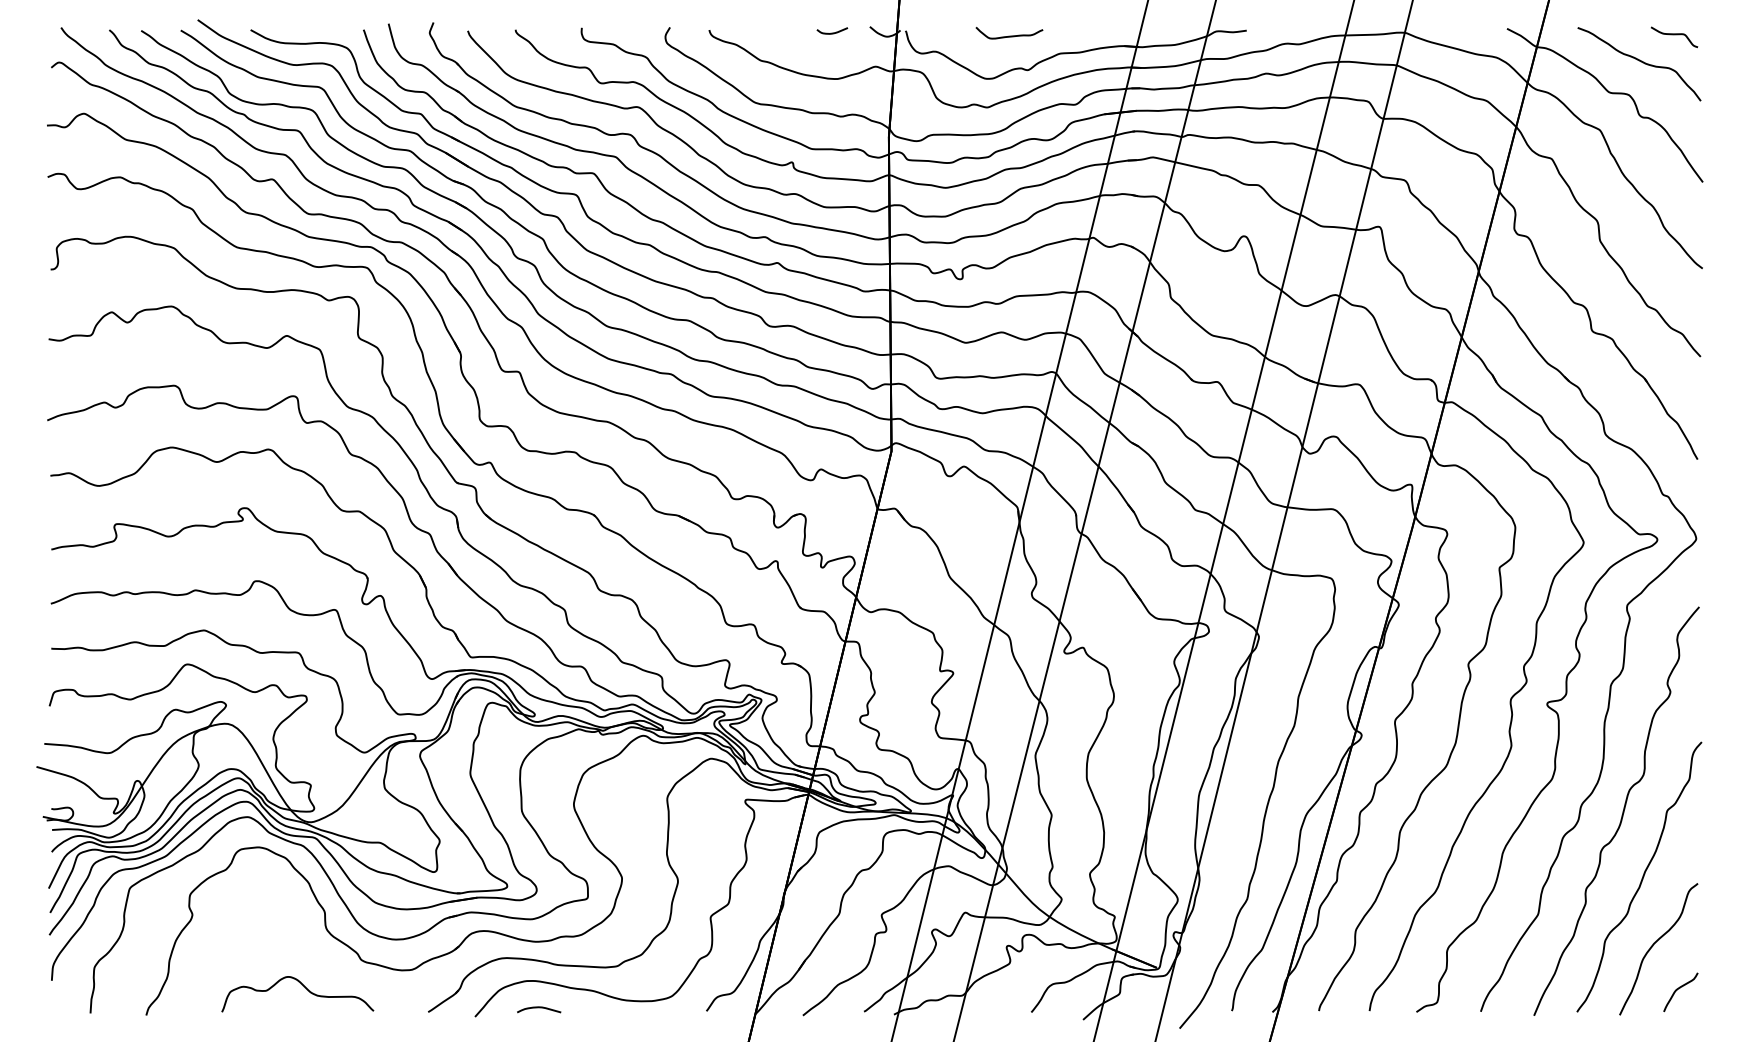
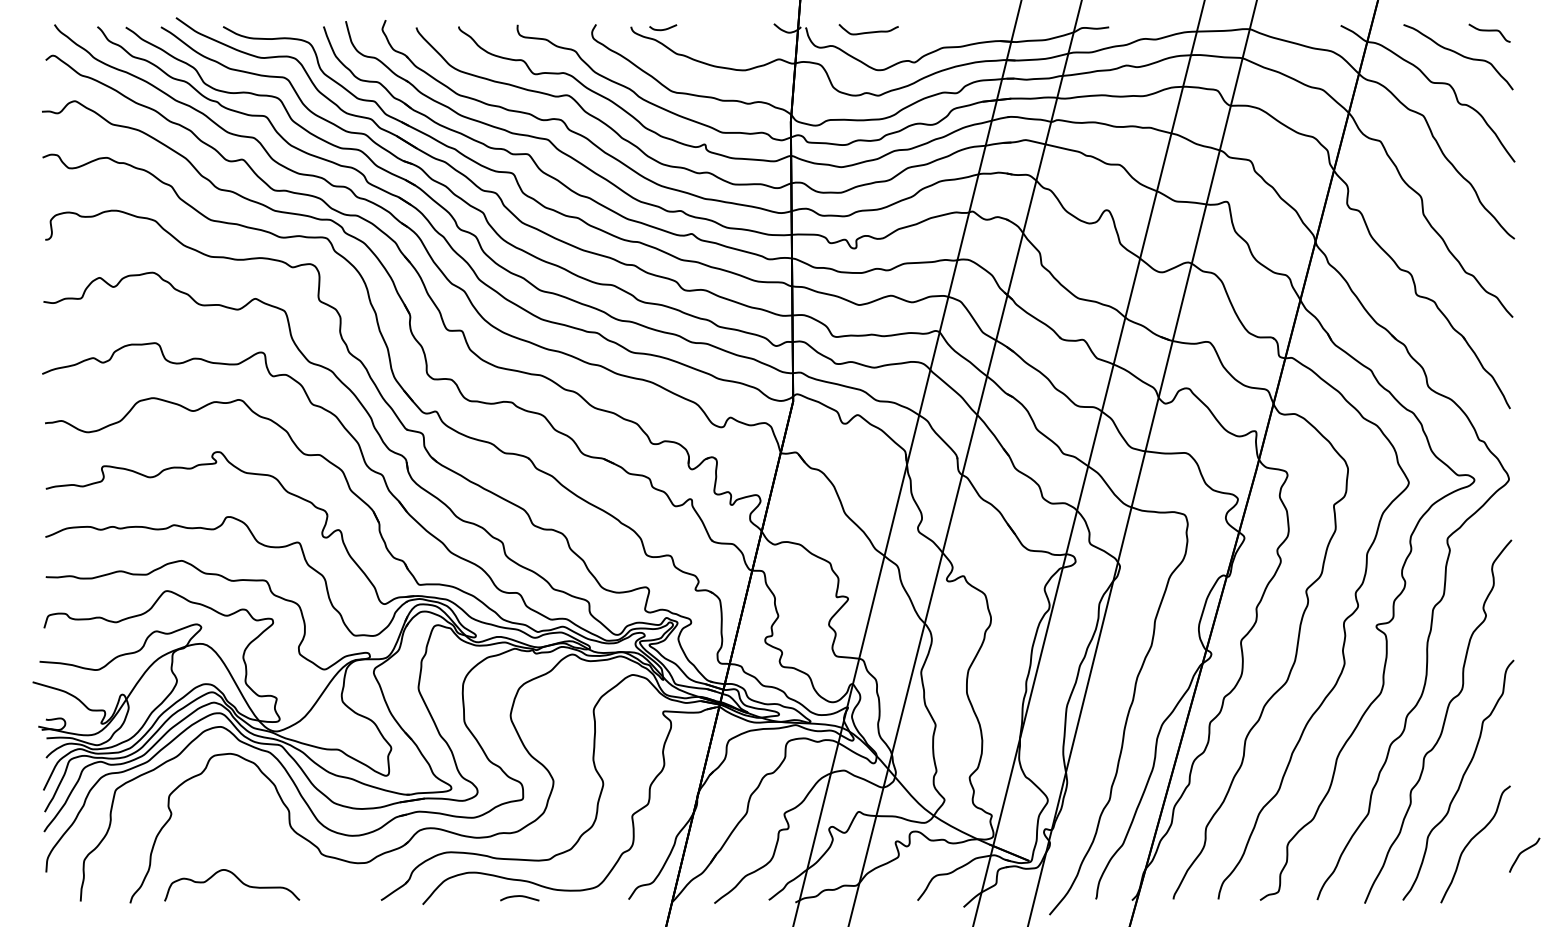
curve: (832, 32) -> (663, 28), moved
curve: (1009, 35) -> (868, 31), moved
curve: (304, 987) -> (238, 879), moved
curve: (1678, 989) -> (1522, 852), moved
curve: (539, 1008) -> (520, 897), moved

